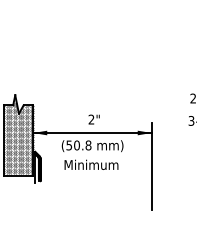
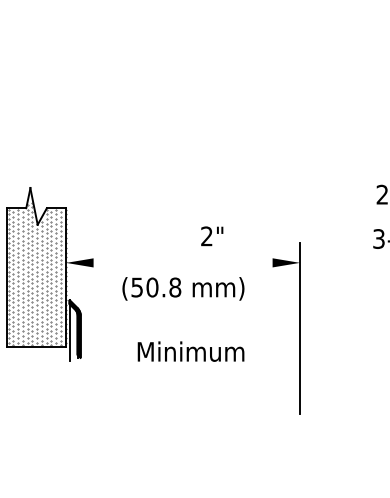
text: (93, 119) -> (210, 236), moved
line: (92, 133) -> (183, 263), removed
text: (91, 164) -> (191, 350), moved

